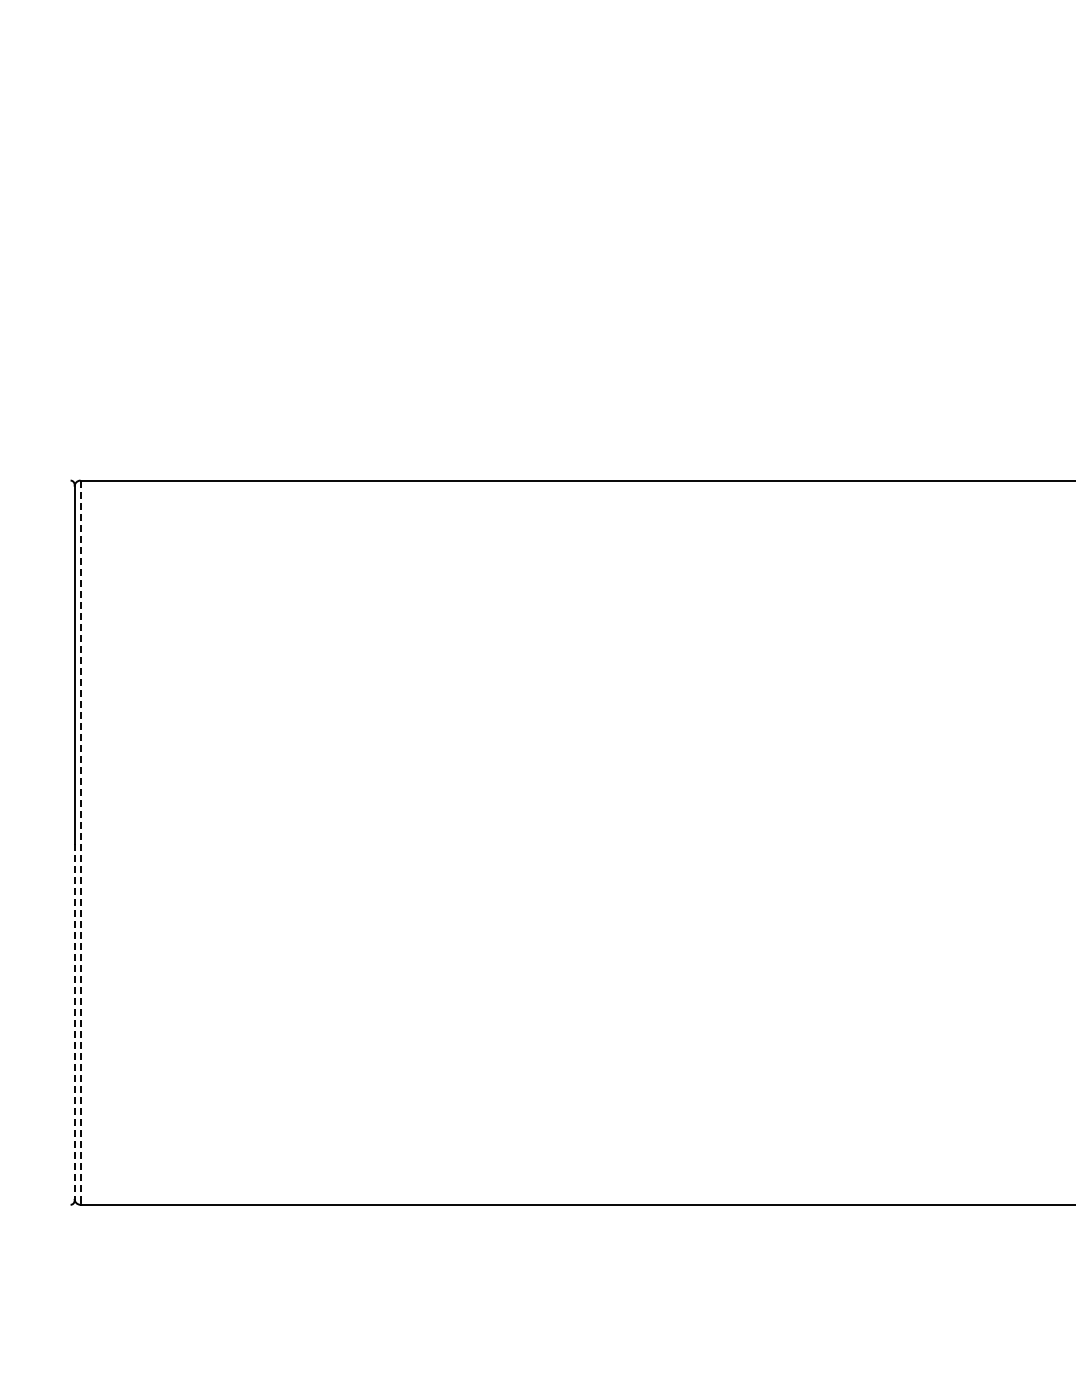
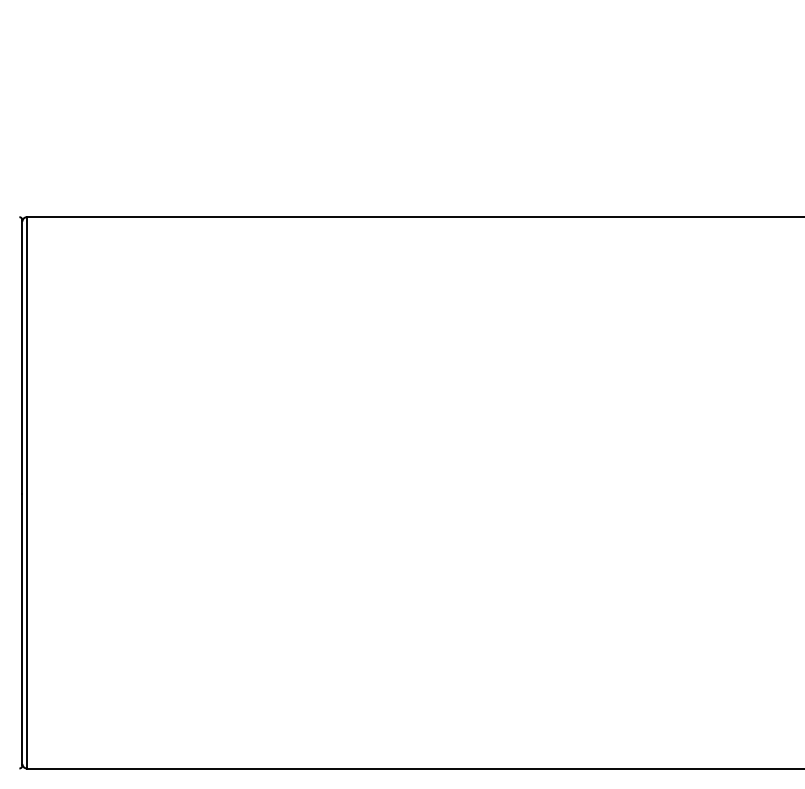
line: (80, 842) -> (26, 492), dashed -> solid
line: (74, 1022) -> (22, 629), dashed -> solid

